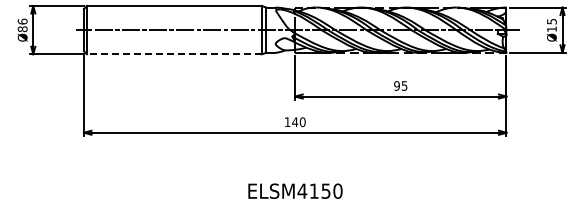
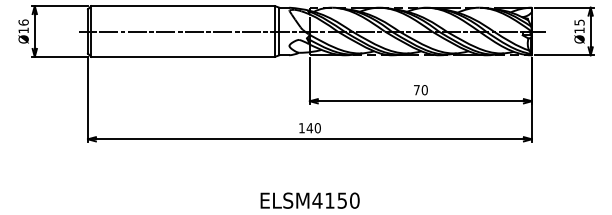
text: (22, 29) -> (23, 30), Ø86 -> Ø16
line: (174, 54) -> (183, 57), dashed -> solid
text: (400, 85) -> (420, 89), 95 -> 70

